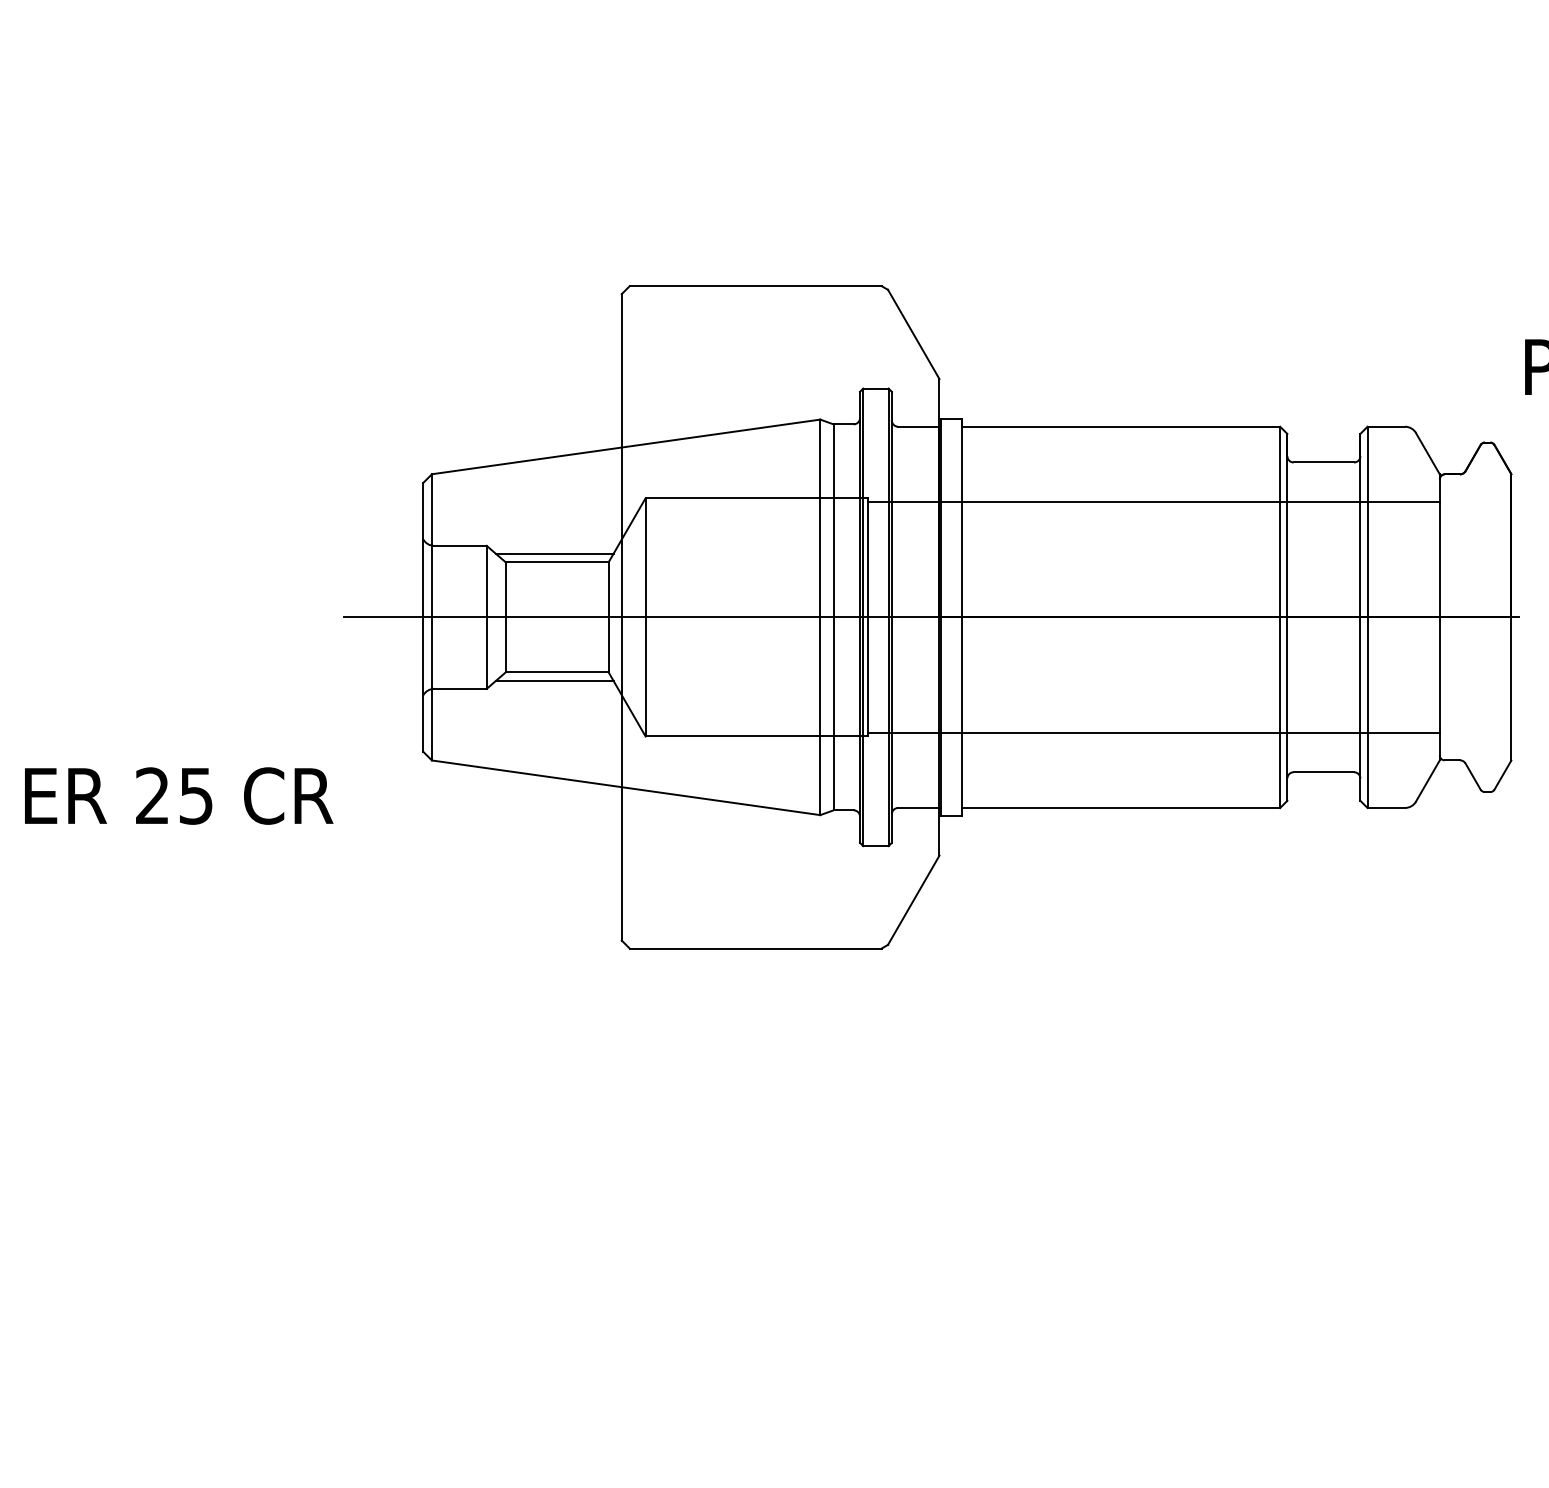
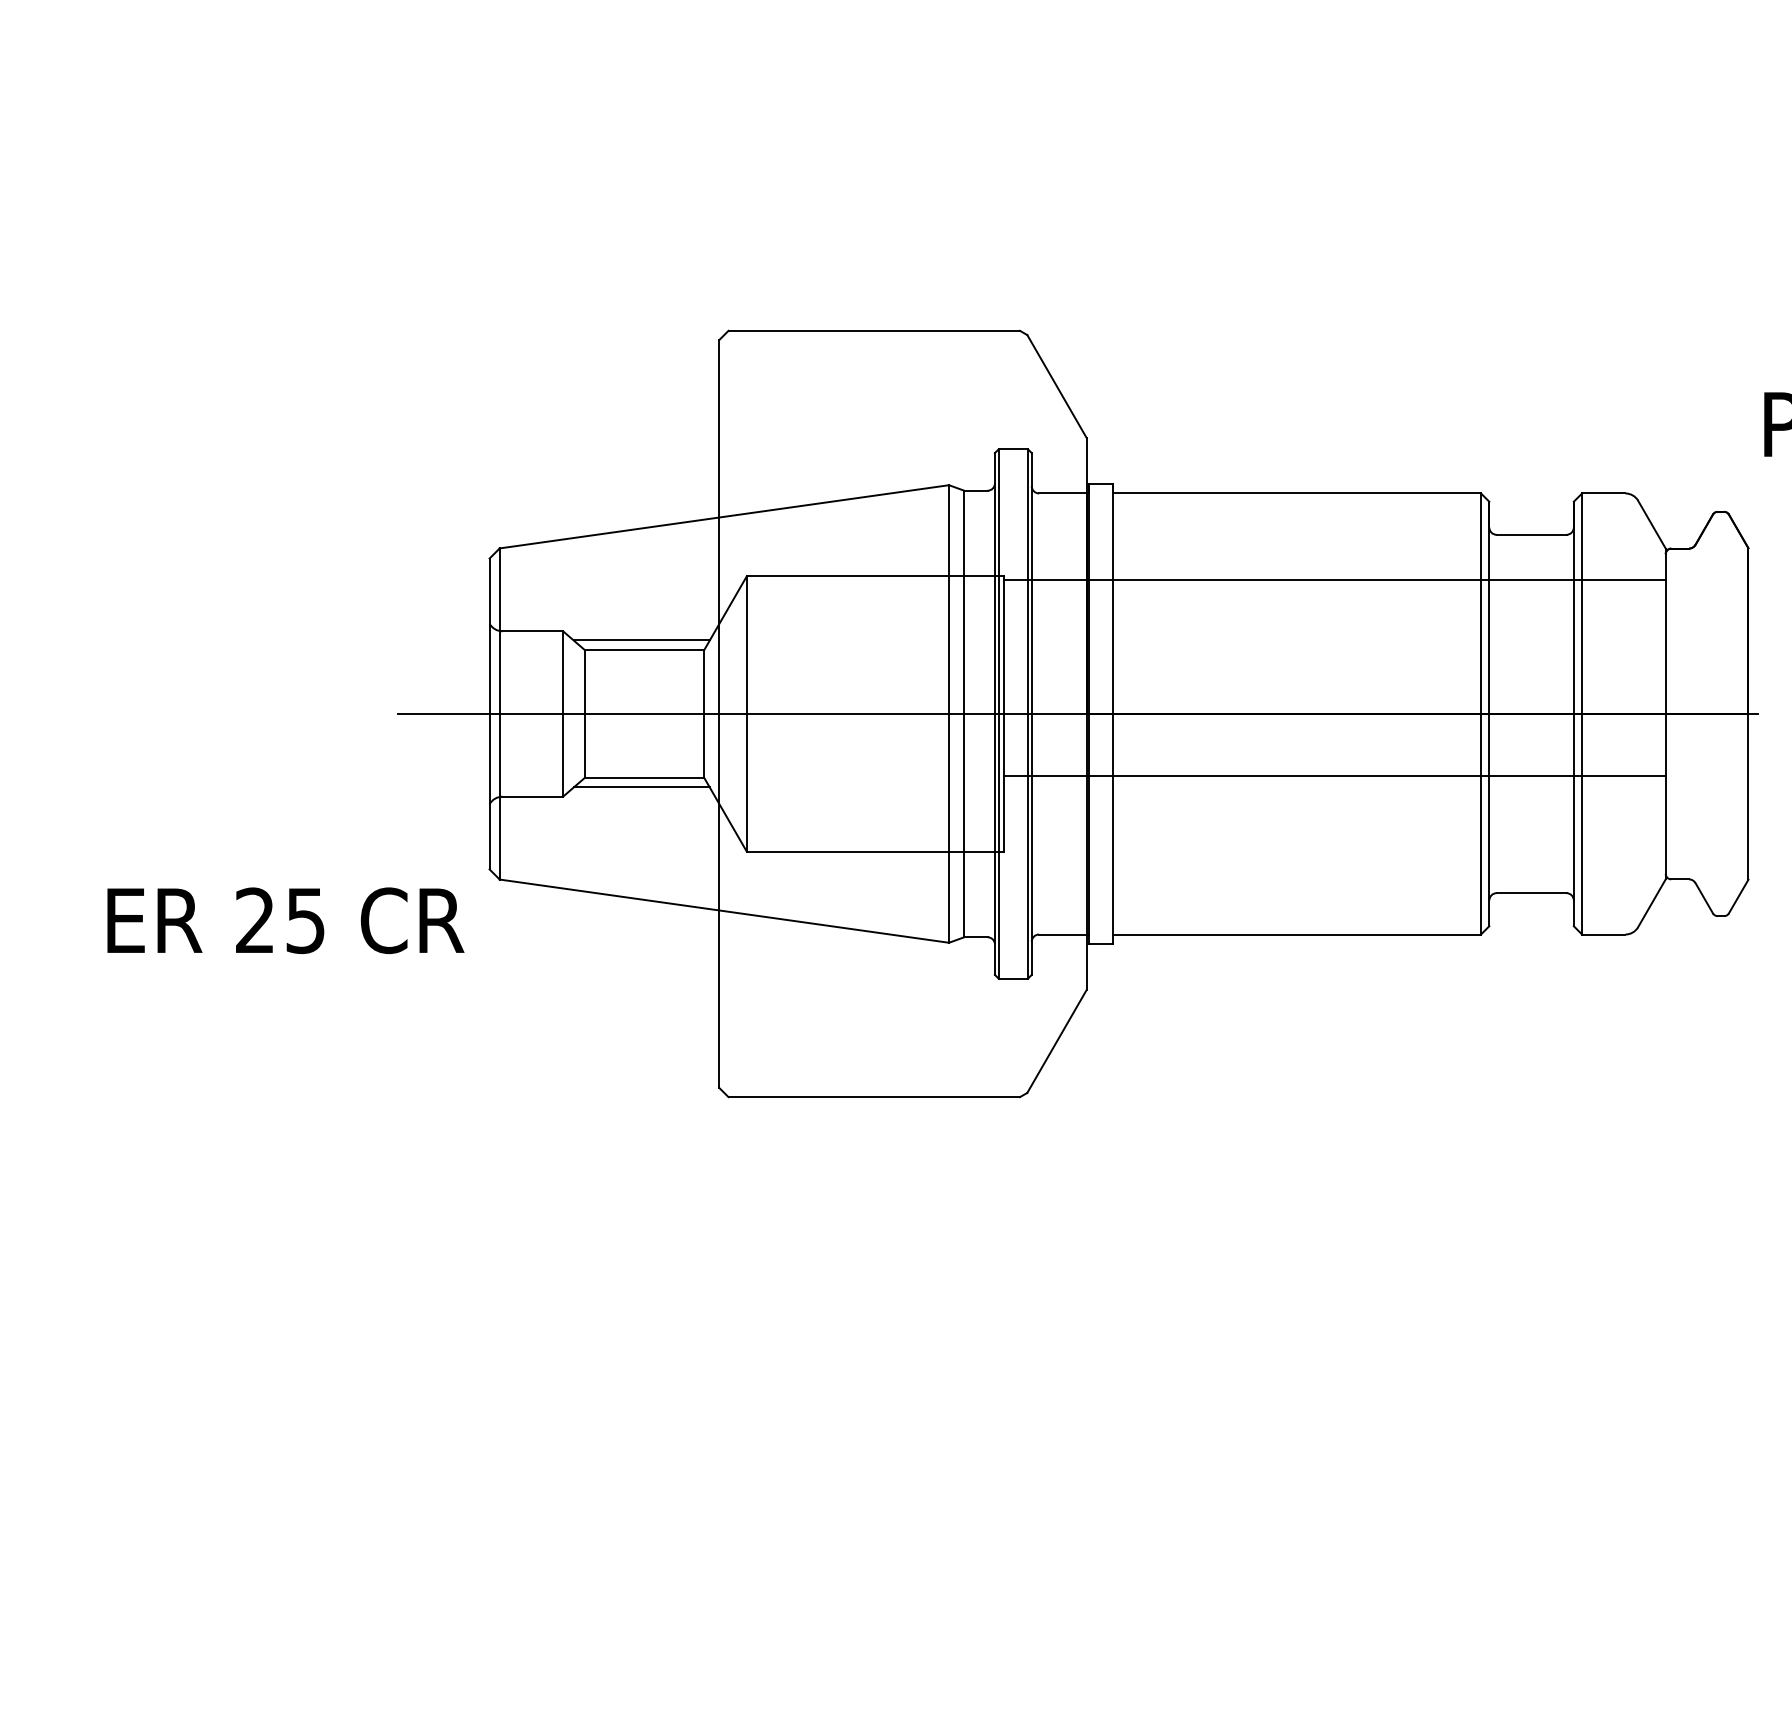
line: (1153, 732) -> (1334, 775), moved
text: (179, 795) -> (286, 920), moved

